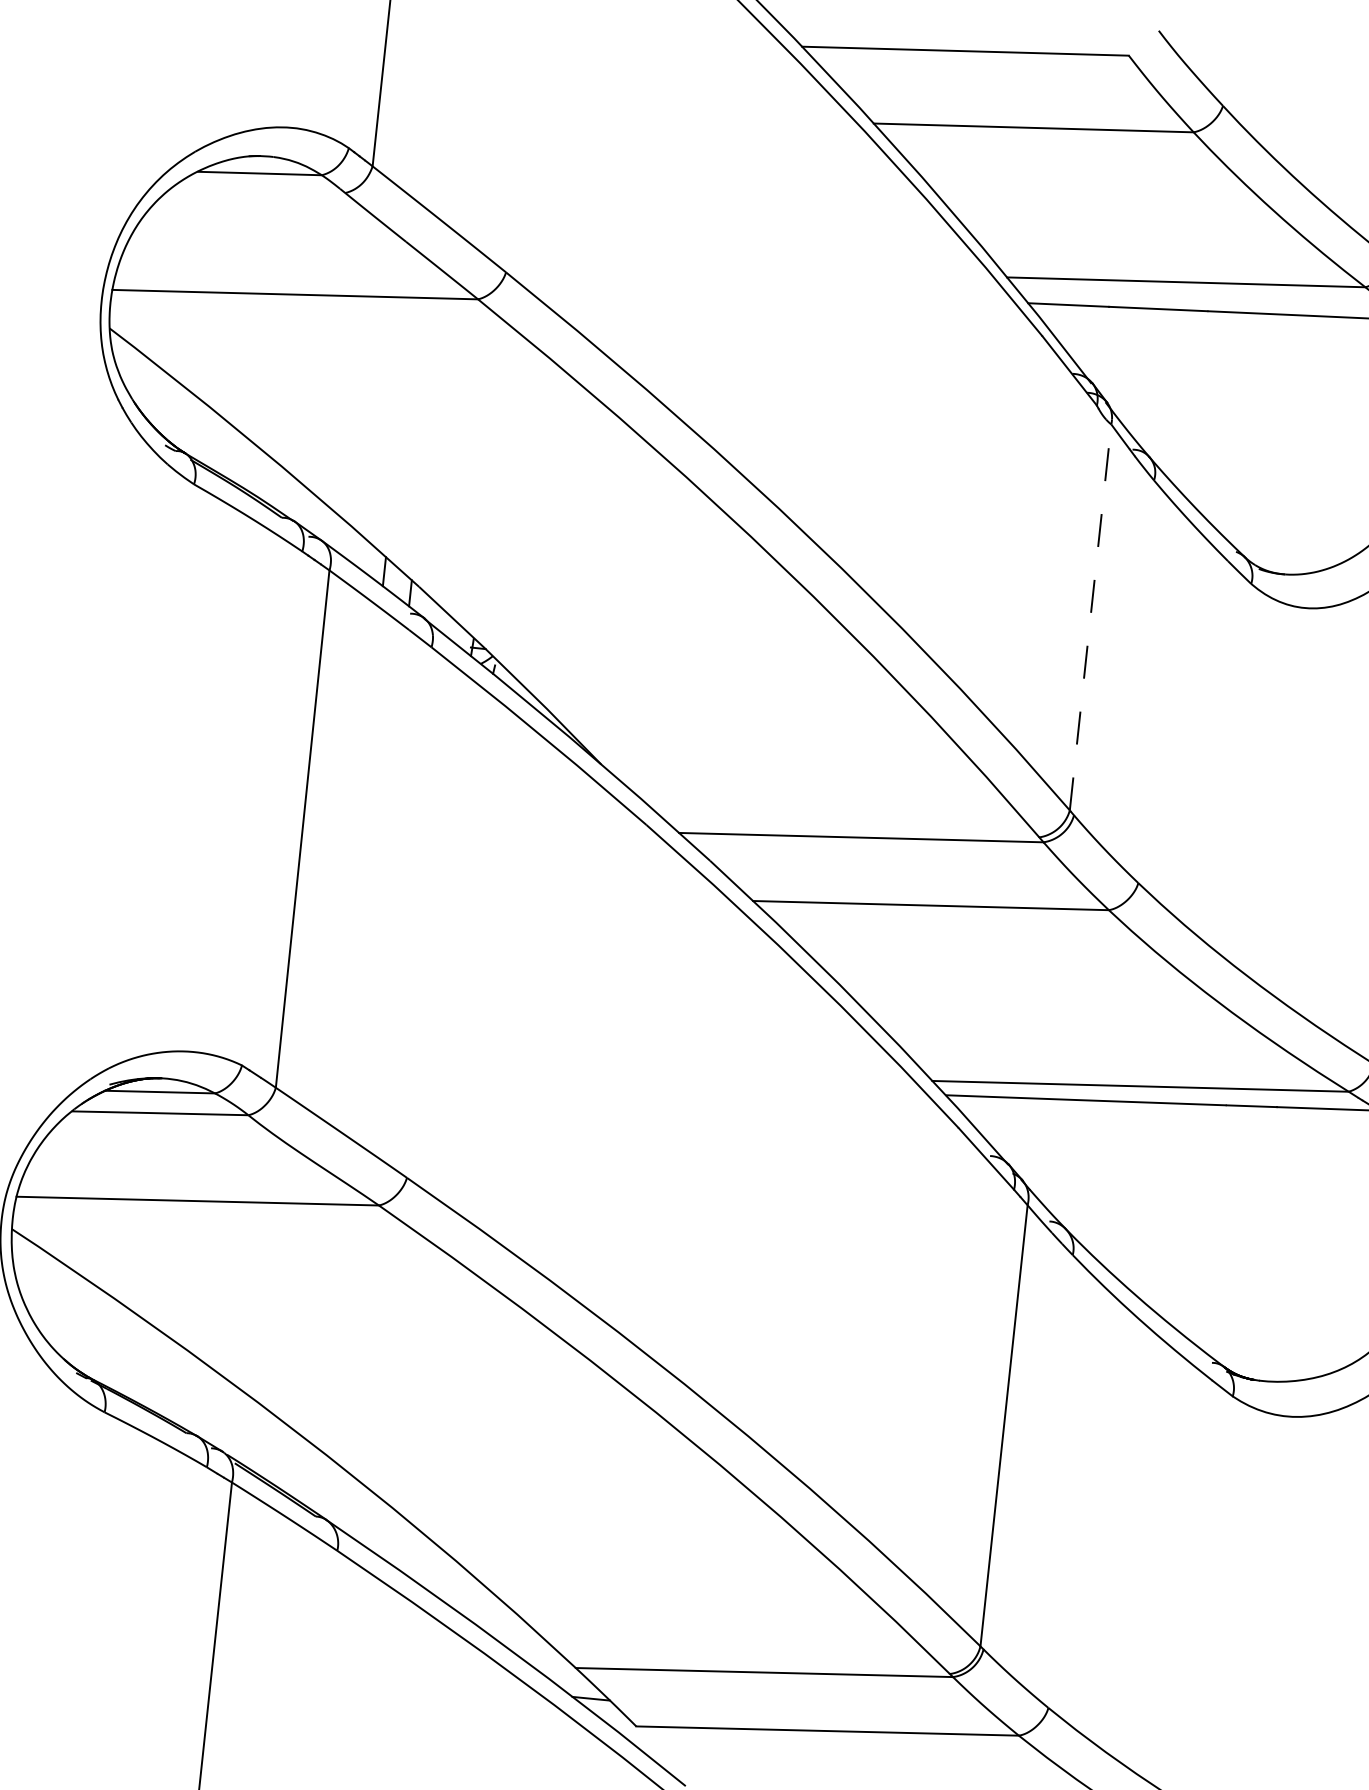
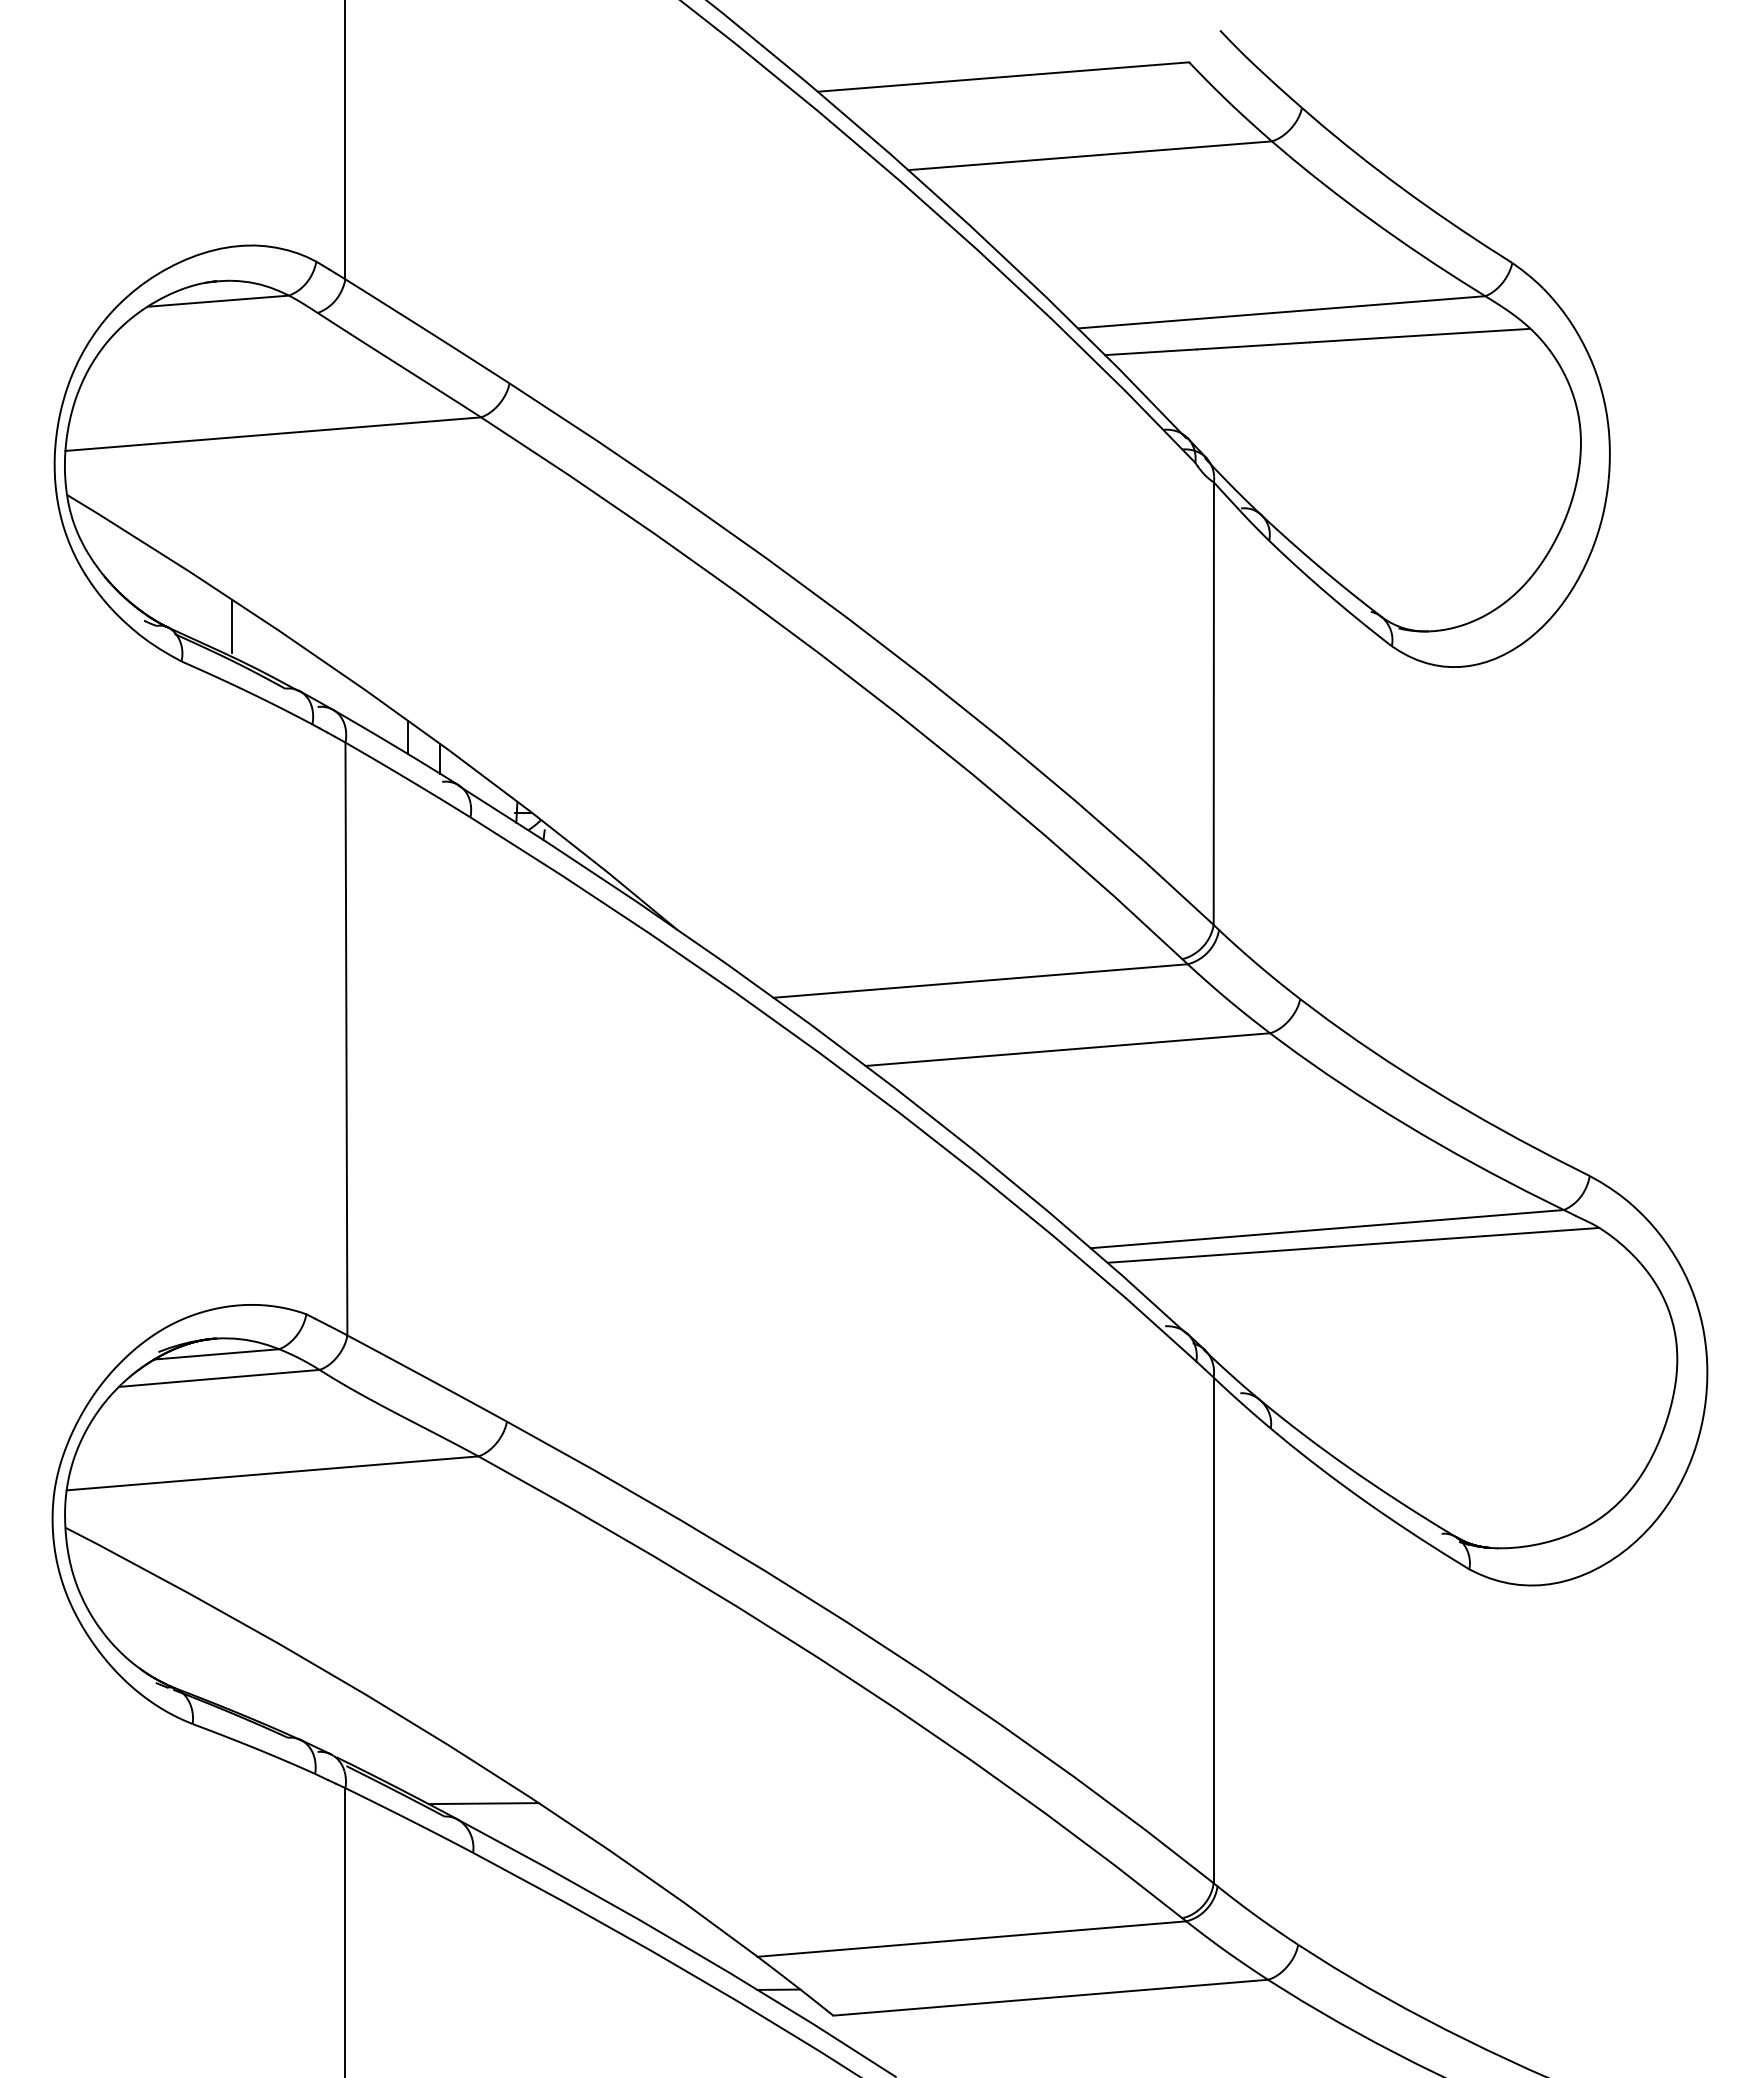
line: (241, 457) -> (232, 625), added
line: (1090, 617) -> (1213, 703), dashed -> solid
line: (350, 1508) -> (483, 1803), added

